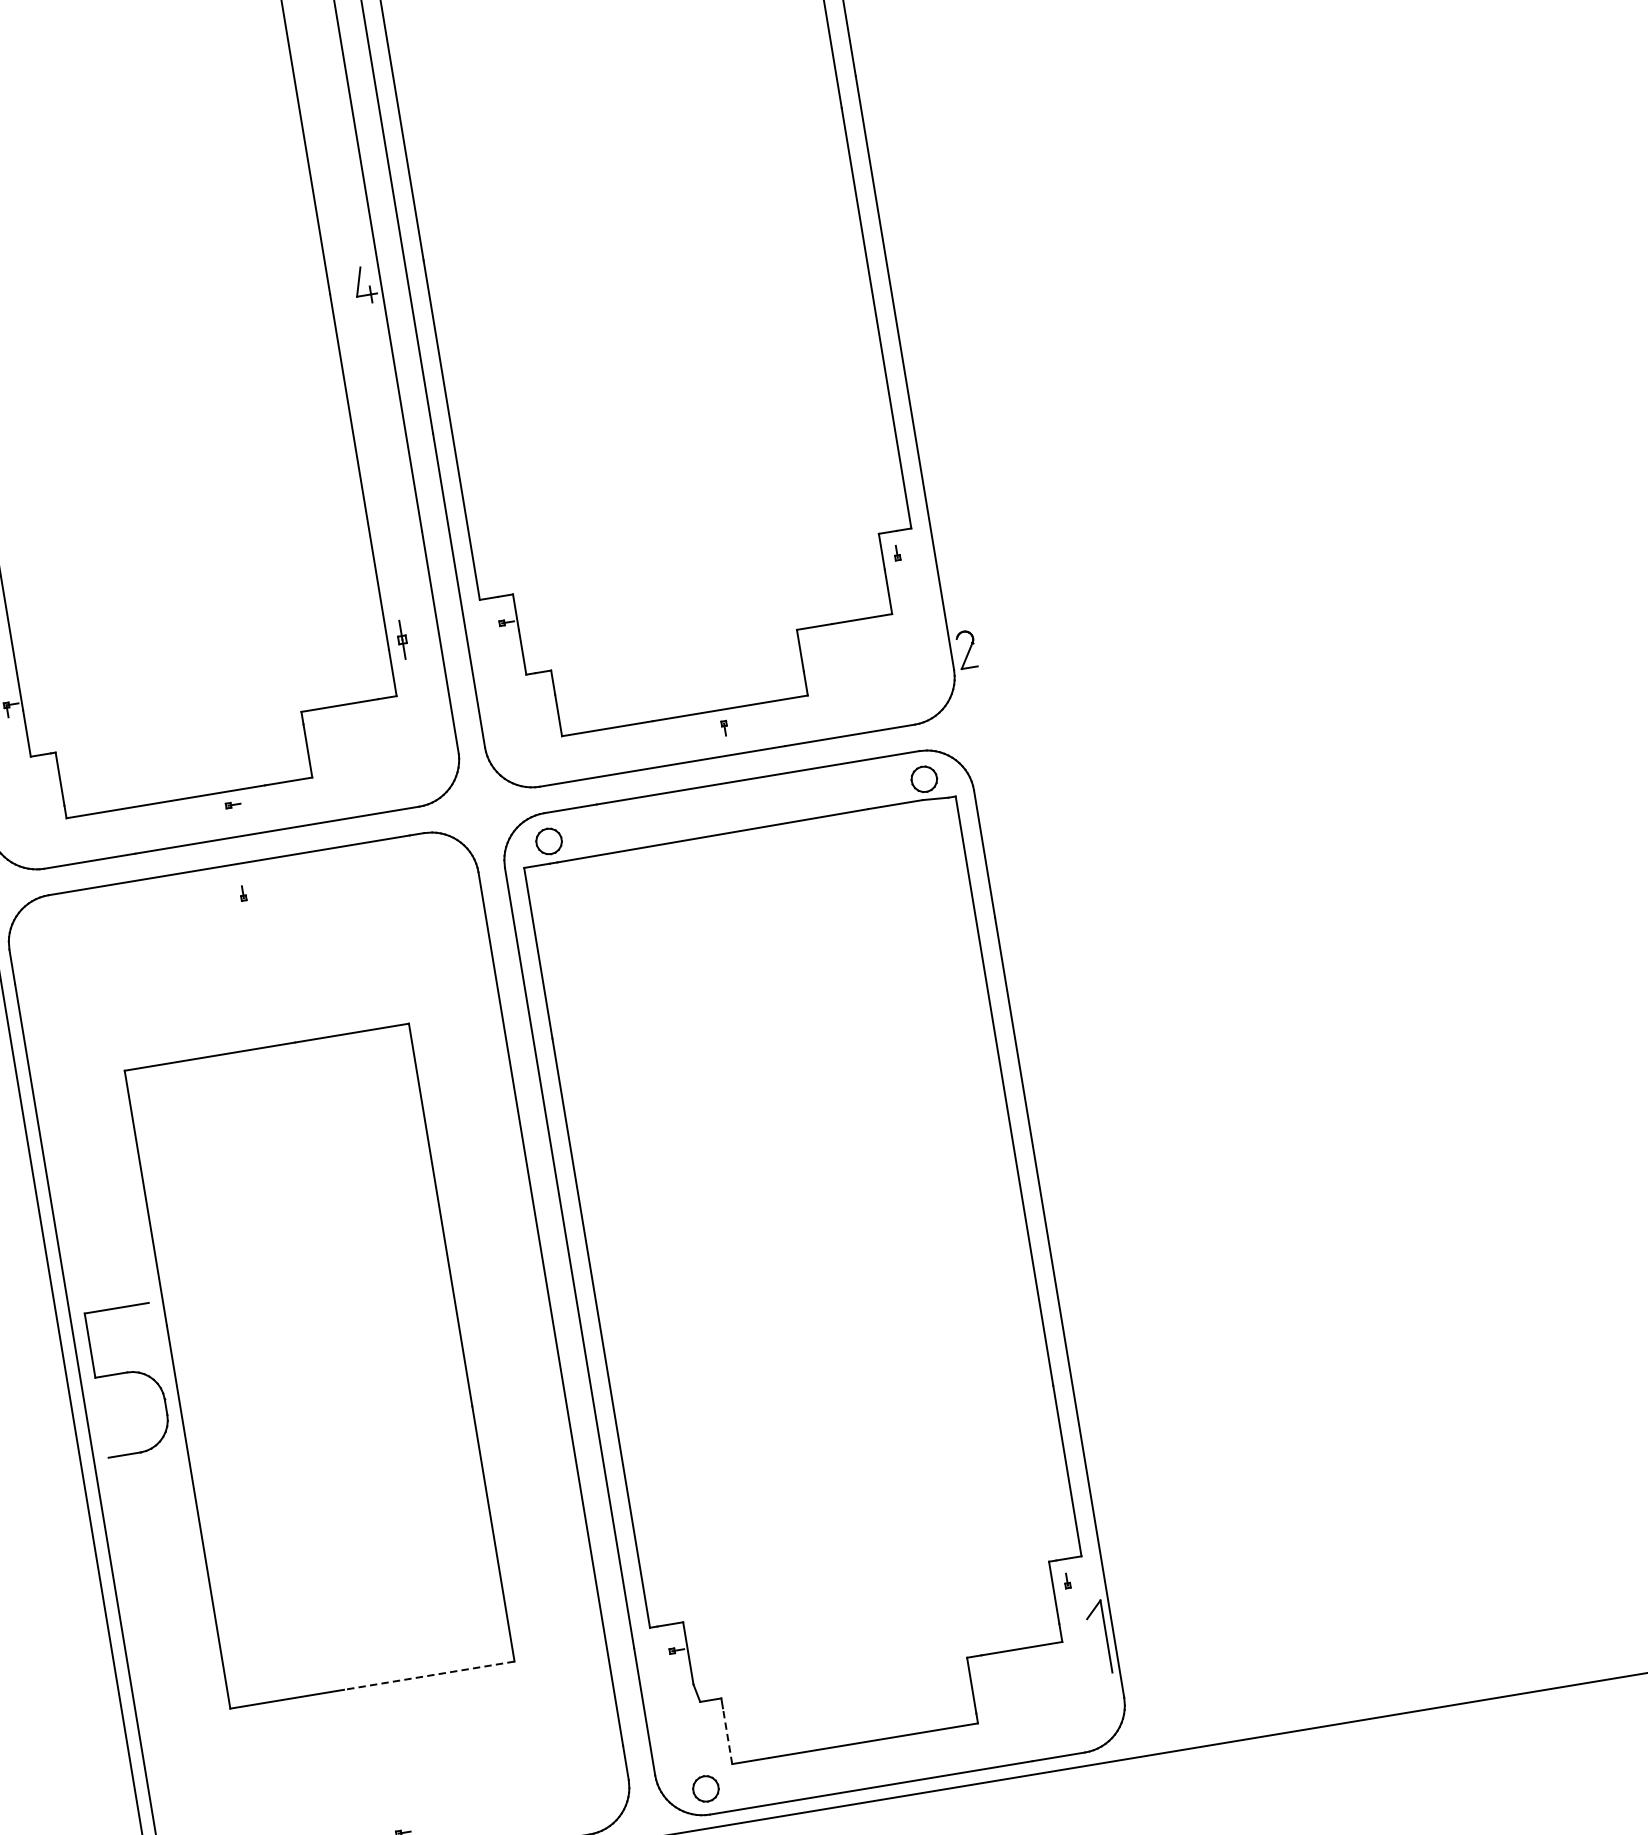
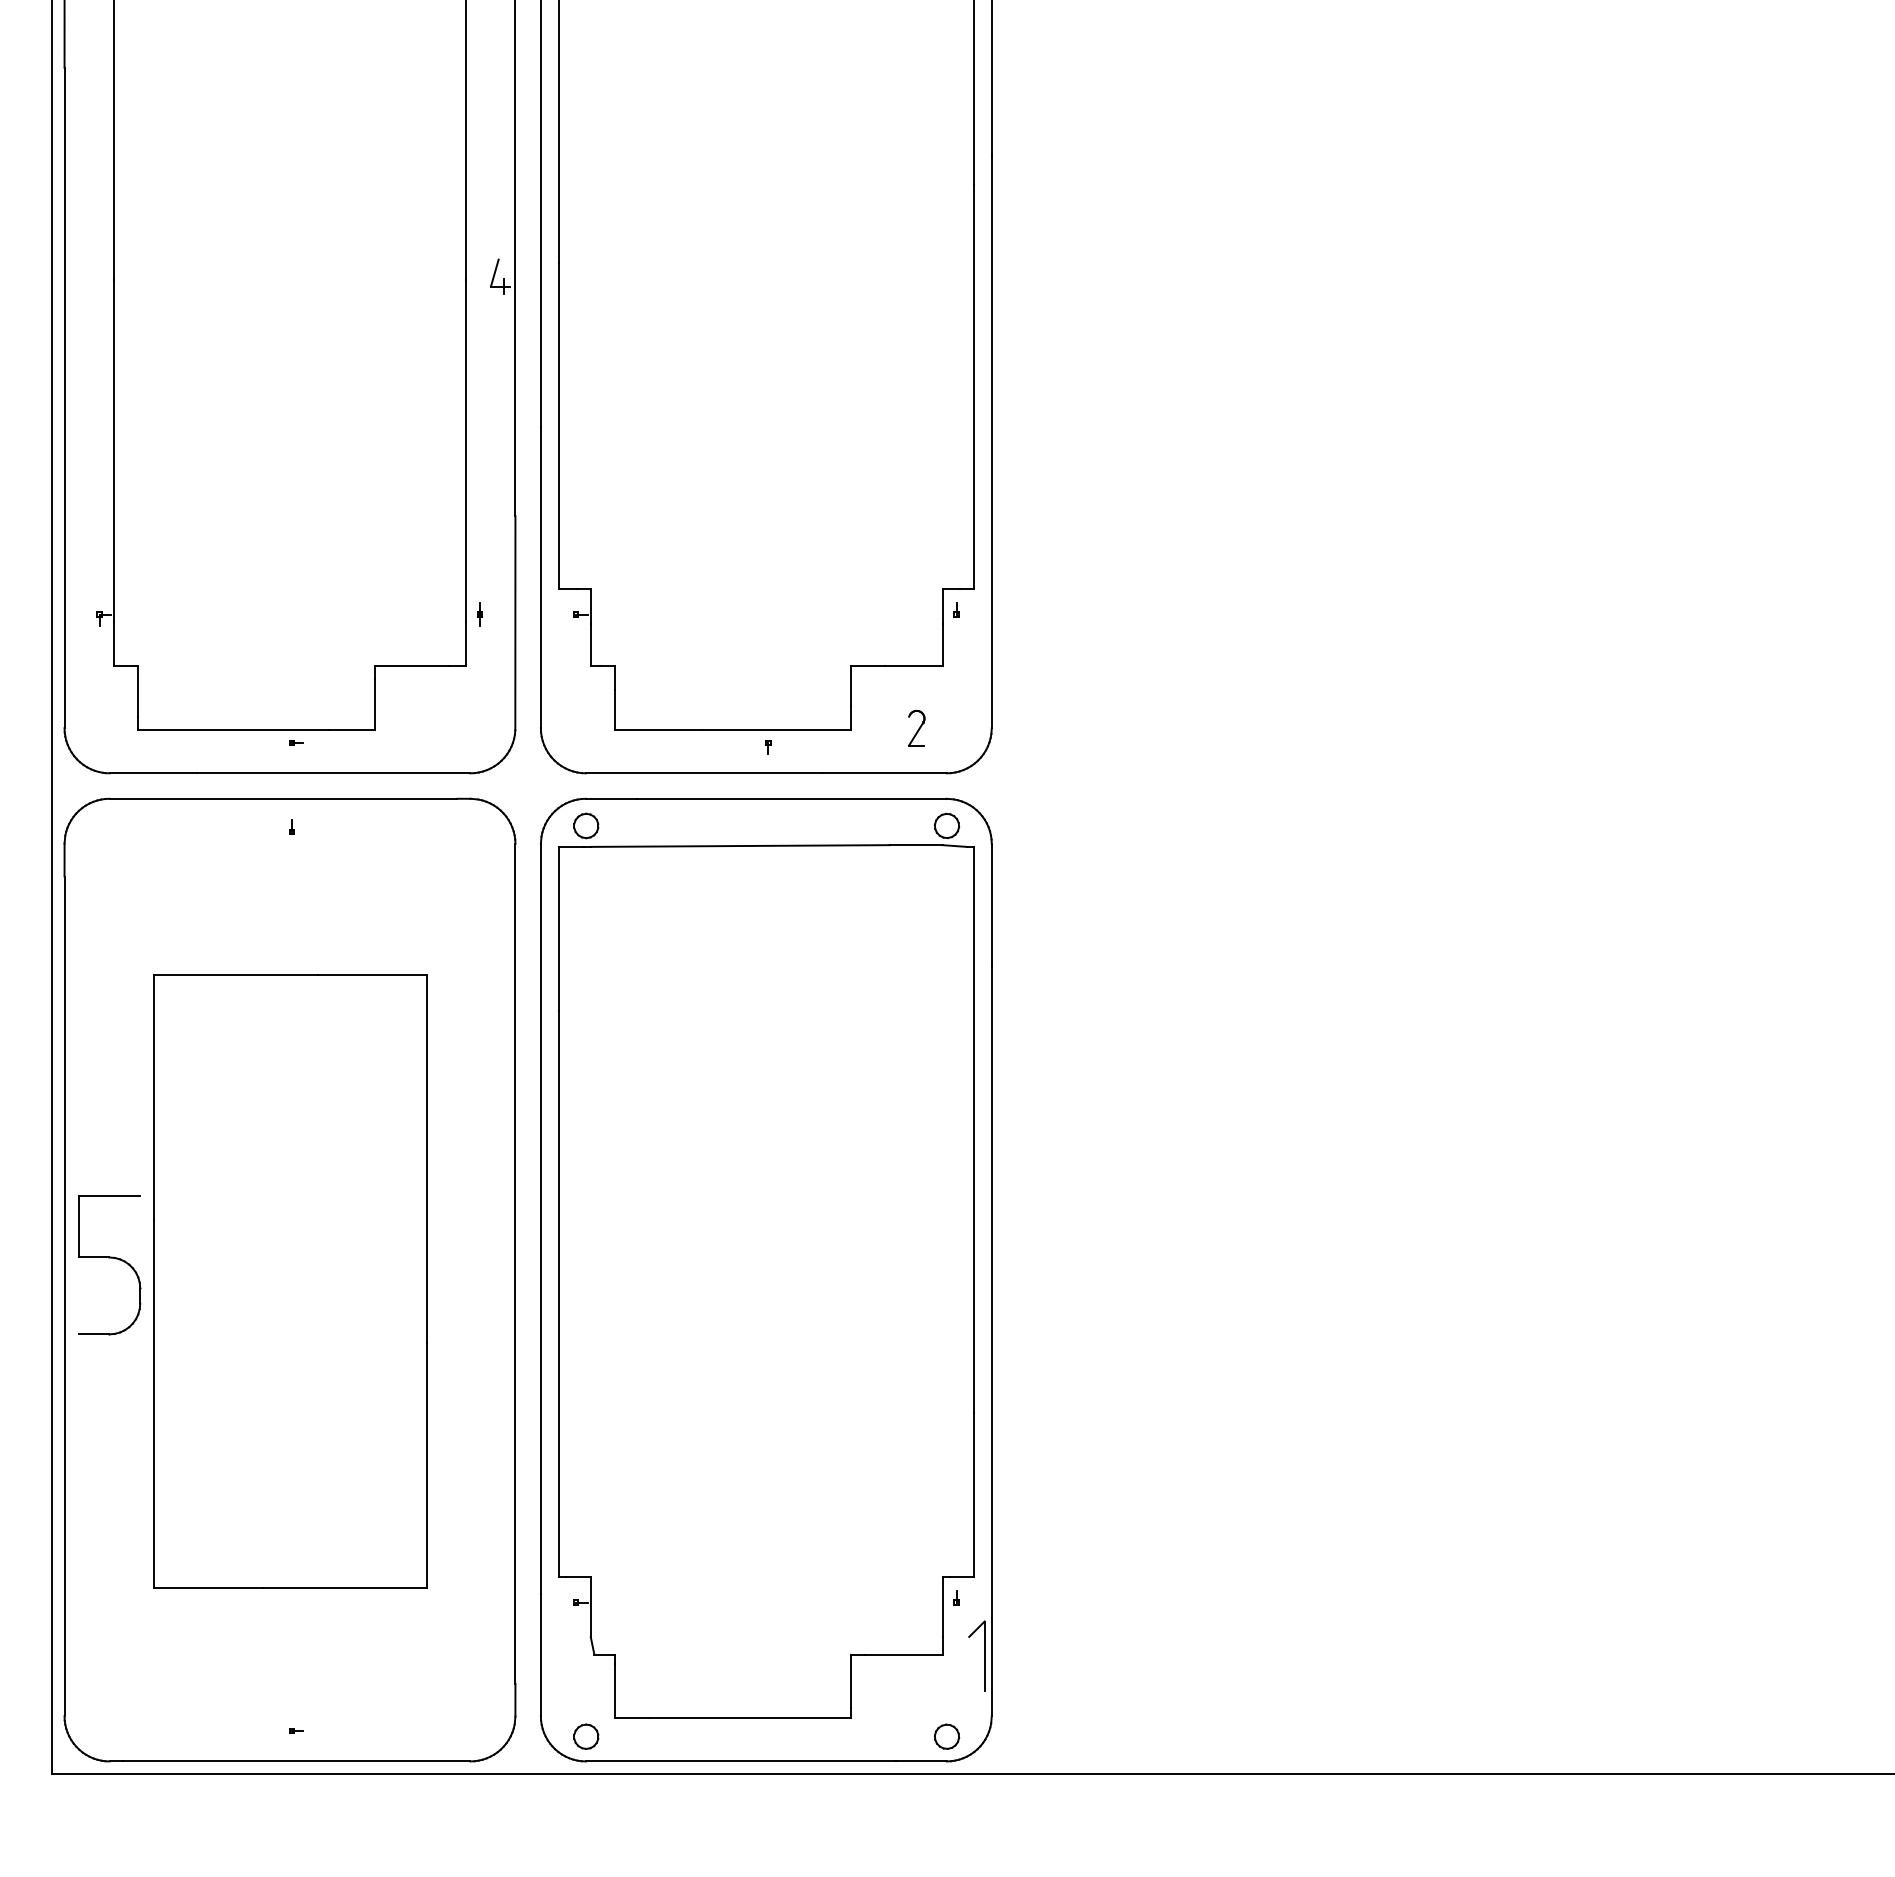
part: (401, 639) -> (479, 614), size x0.62
part: (966, 650) -> (916, 728), moved
line: (428, 1676) -> (344, 1588), dashed -> solid
part: (1081, 1726) -> (947, 1736), added
line: (727, 1735) -> (614, 1690), dashed -> solid

